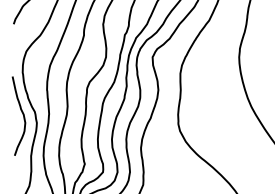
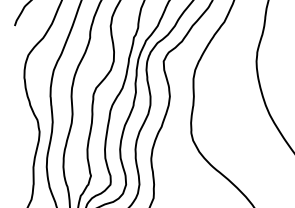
curve: (22, 116) -> (24, 124), removed

